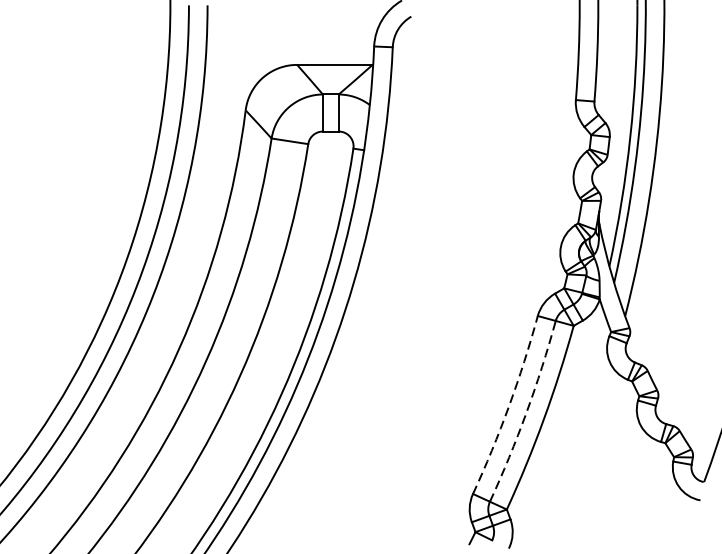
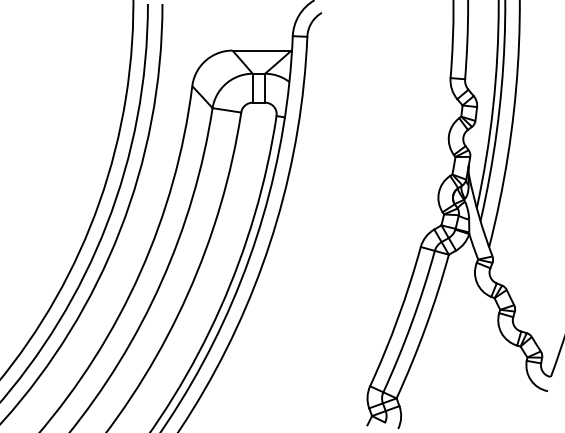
arc: (509, 406) -> (398, 317), dashed -> solid
arc: (525, 412) -> (411, 322), dashed -> solid

